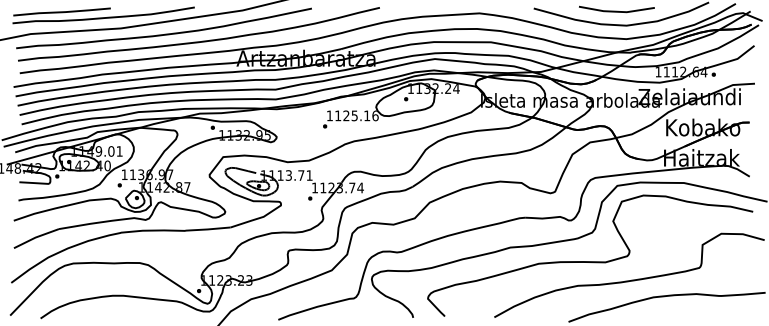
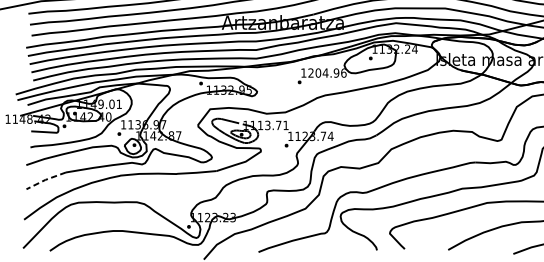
text: (352, 115) -> (323, 72), 1125.16 -> 1204.96
line: (35, 237) -> (45, 179), solid -> dashed

